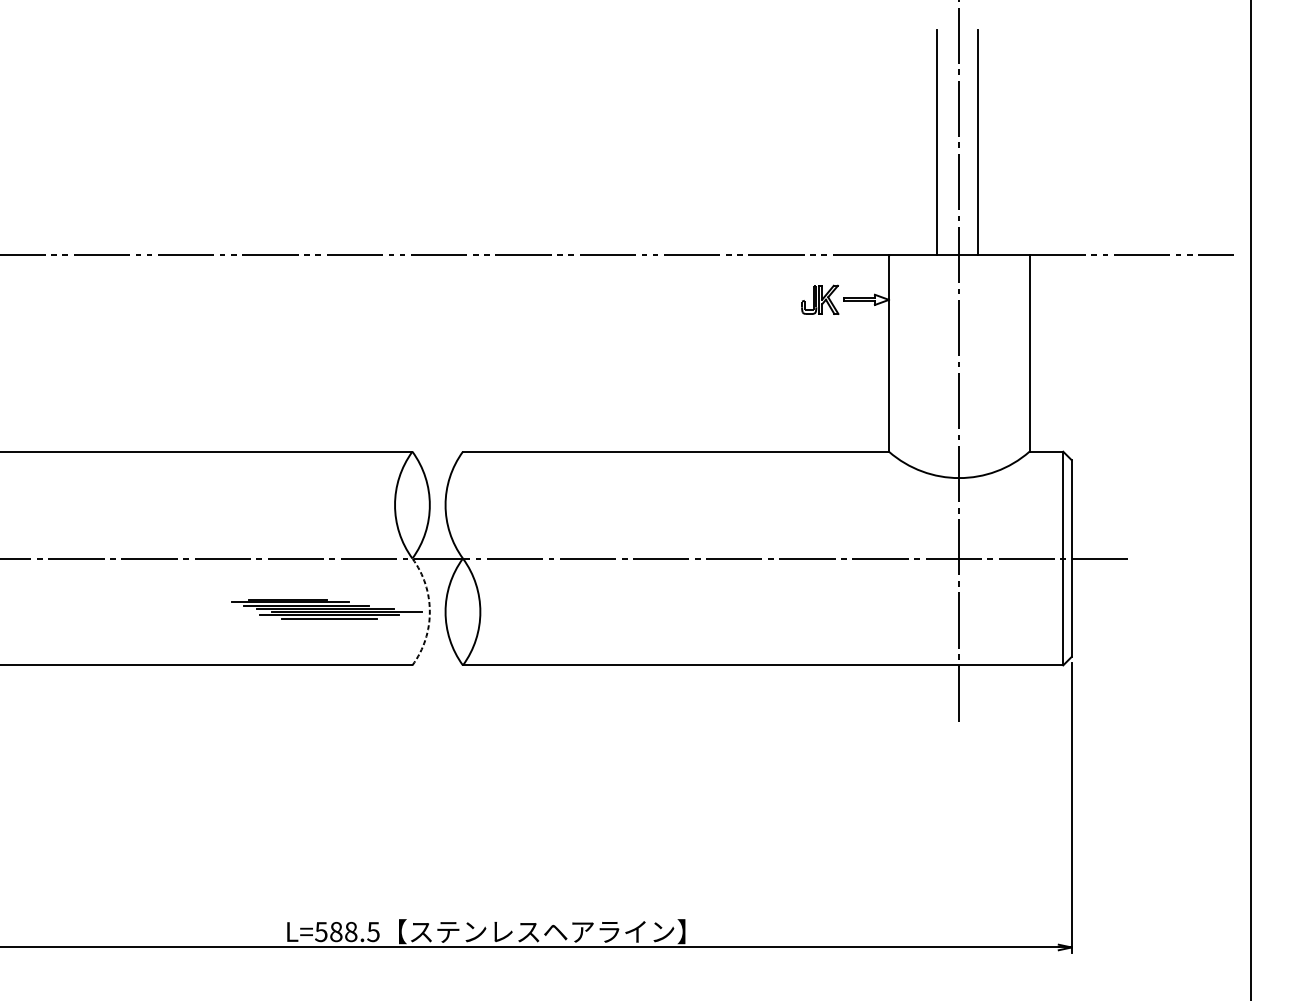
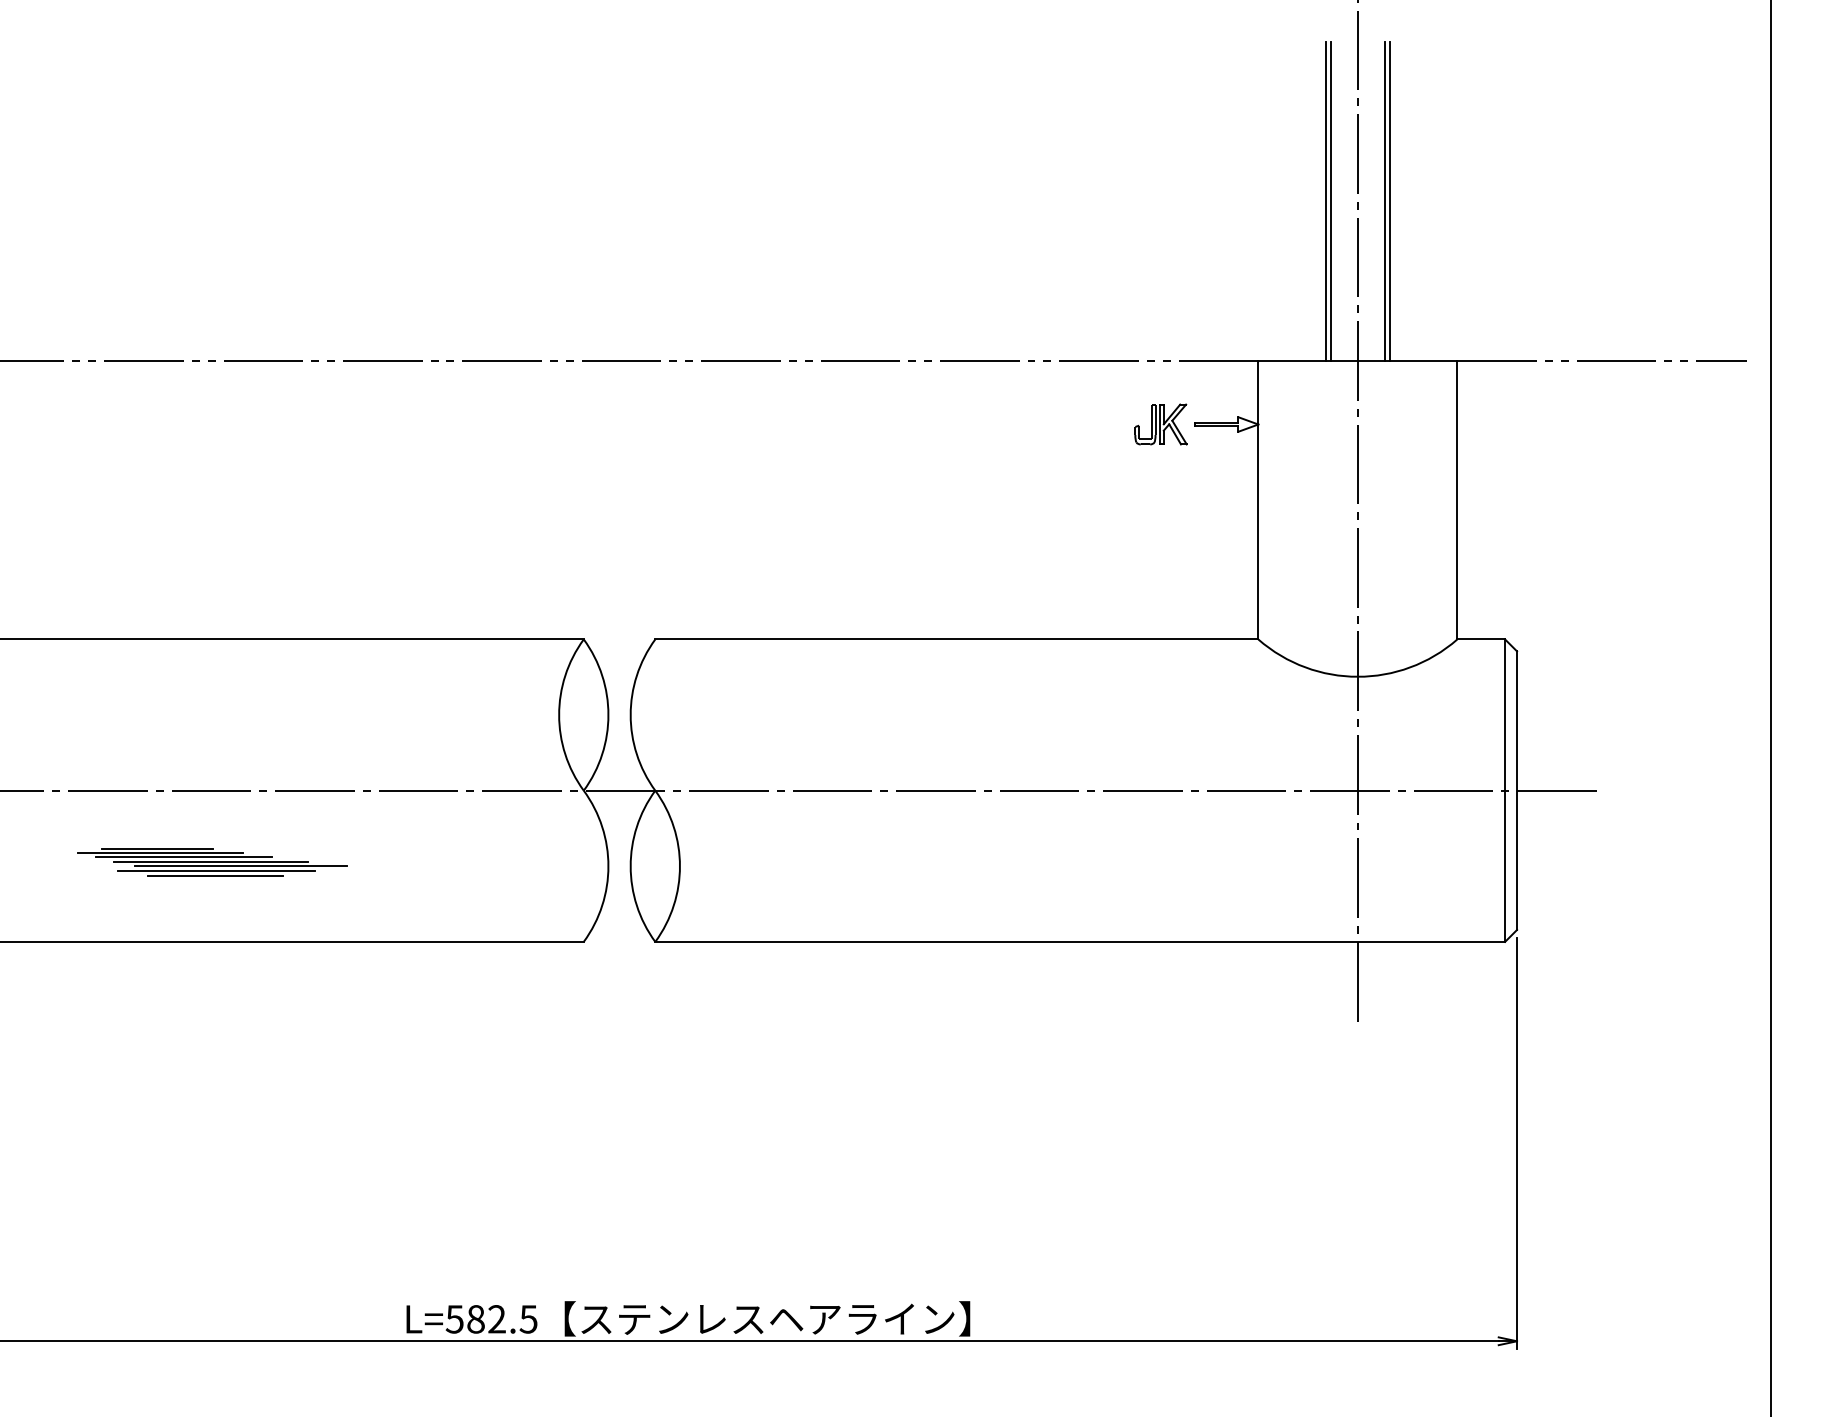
line: (939, 142) -> (1330, 201), added
line: (981, 142) -> (1389, 201), added
part: (326, 609) -> (212, 862), moved
arc: (429, 612) -> (608, 866), dashed -> solid
text: (350, 932) -> (496, 1319), L=588.5 -> L=582.5

